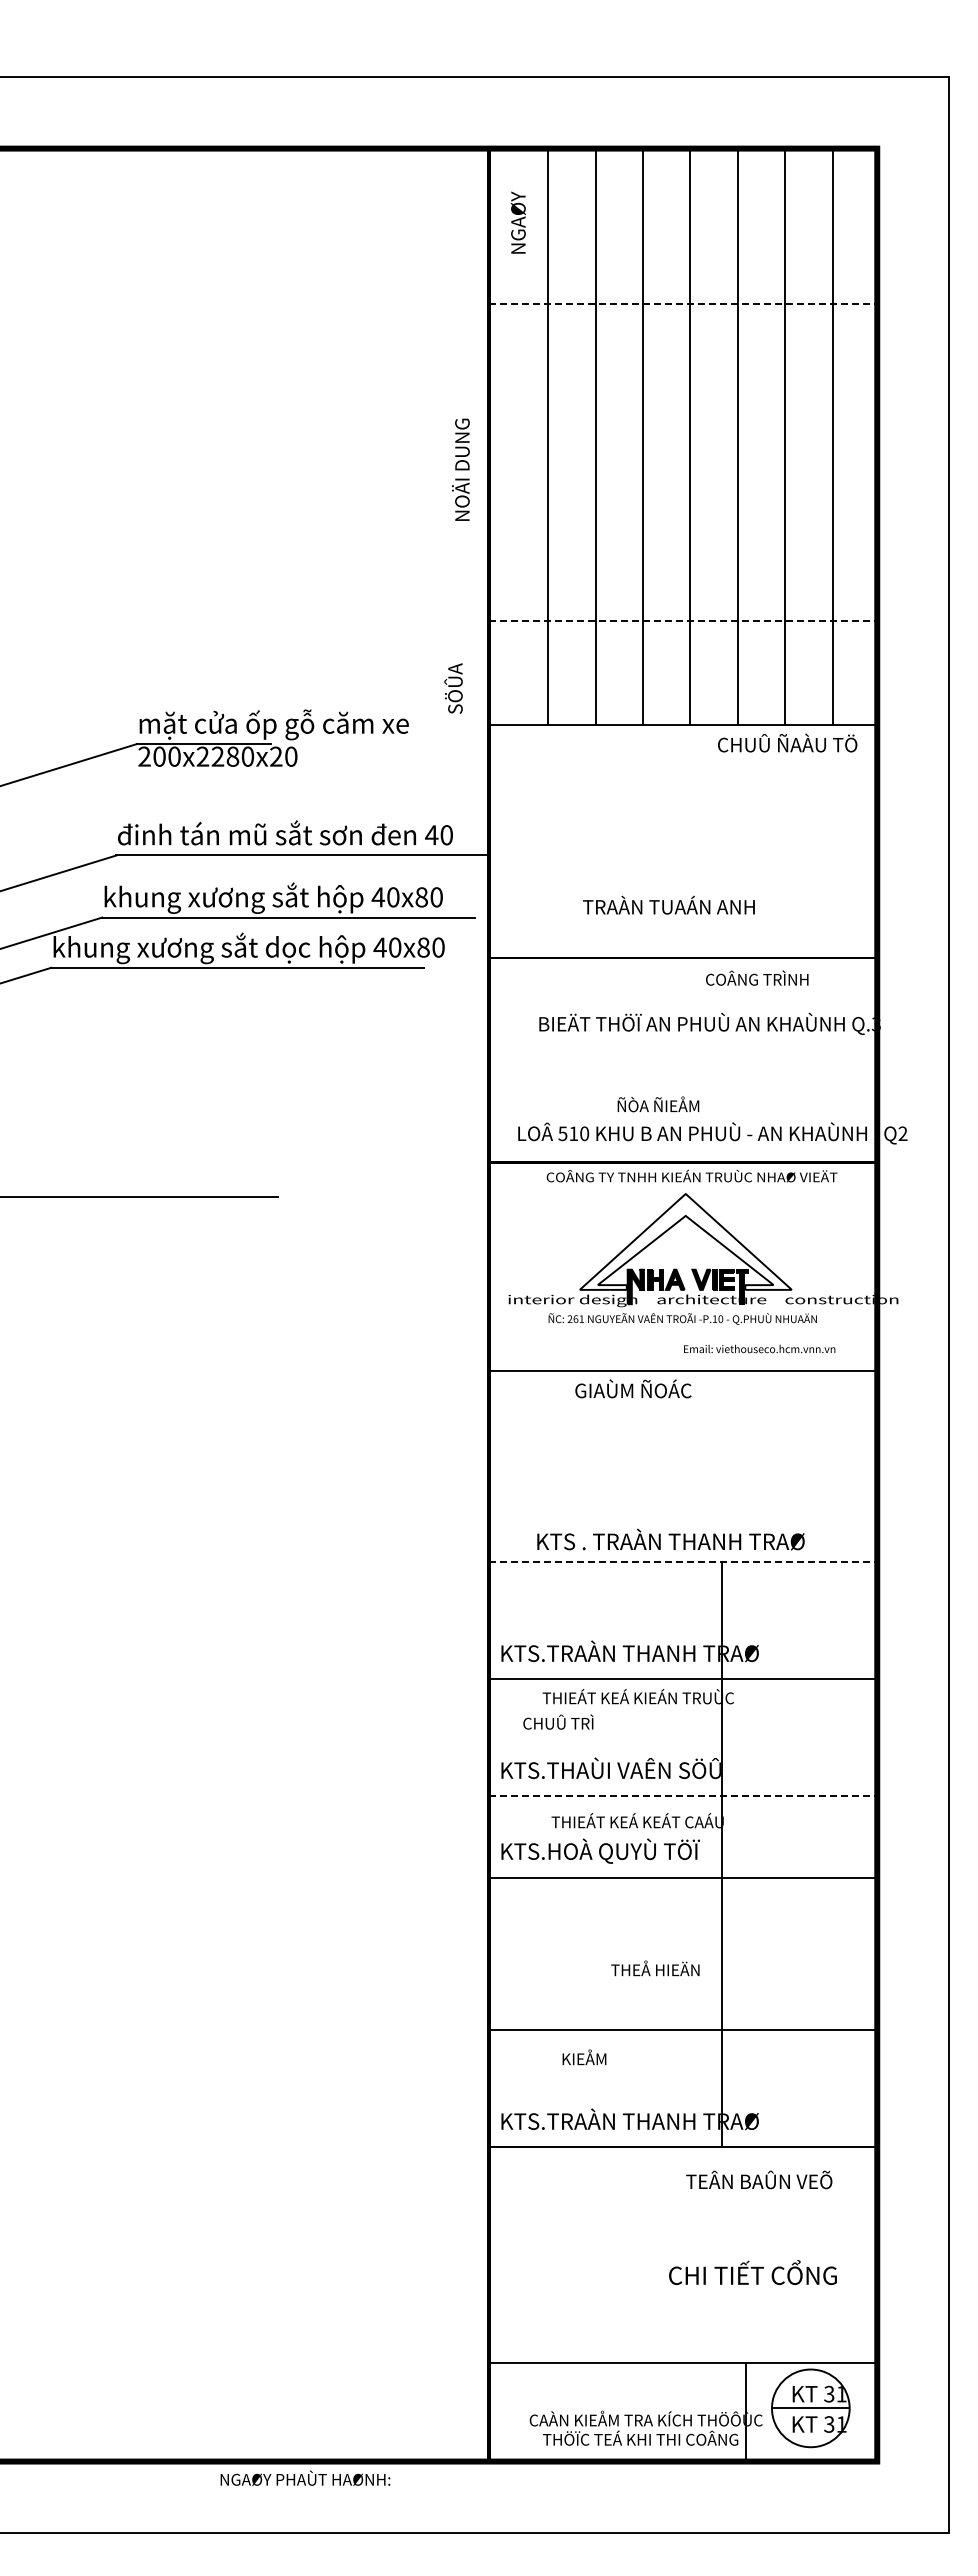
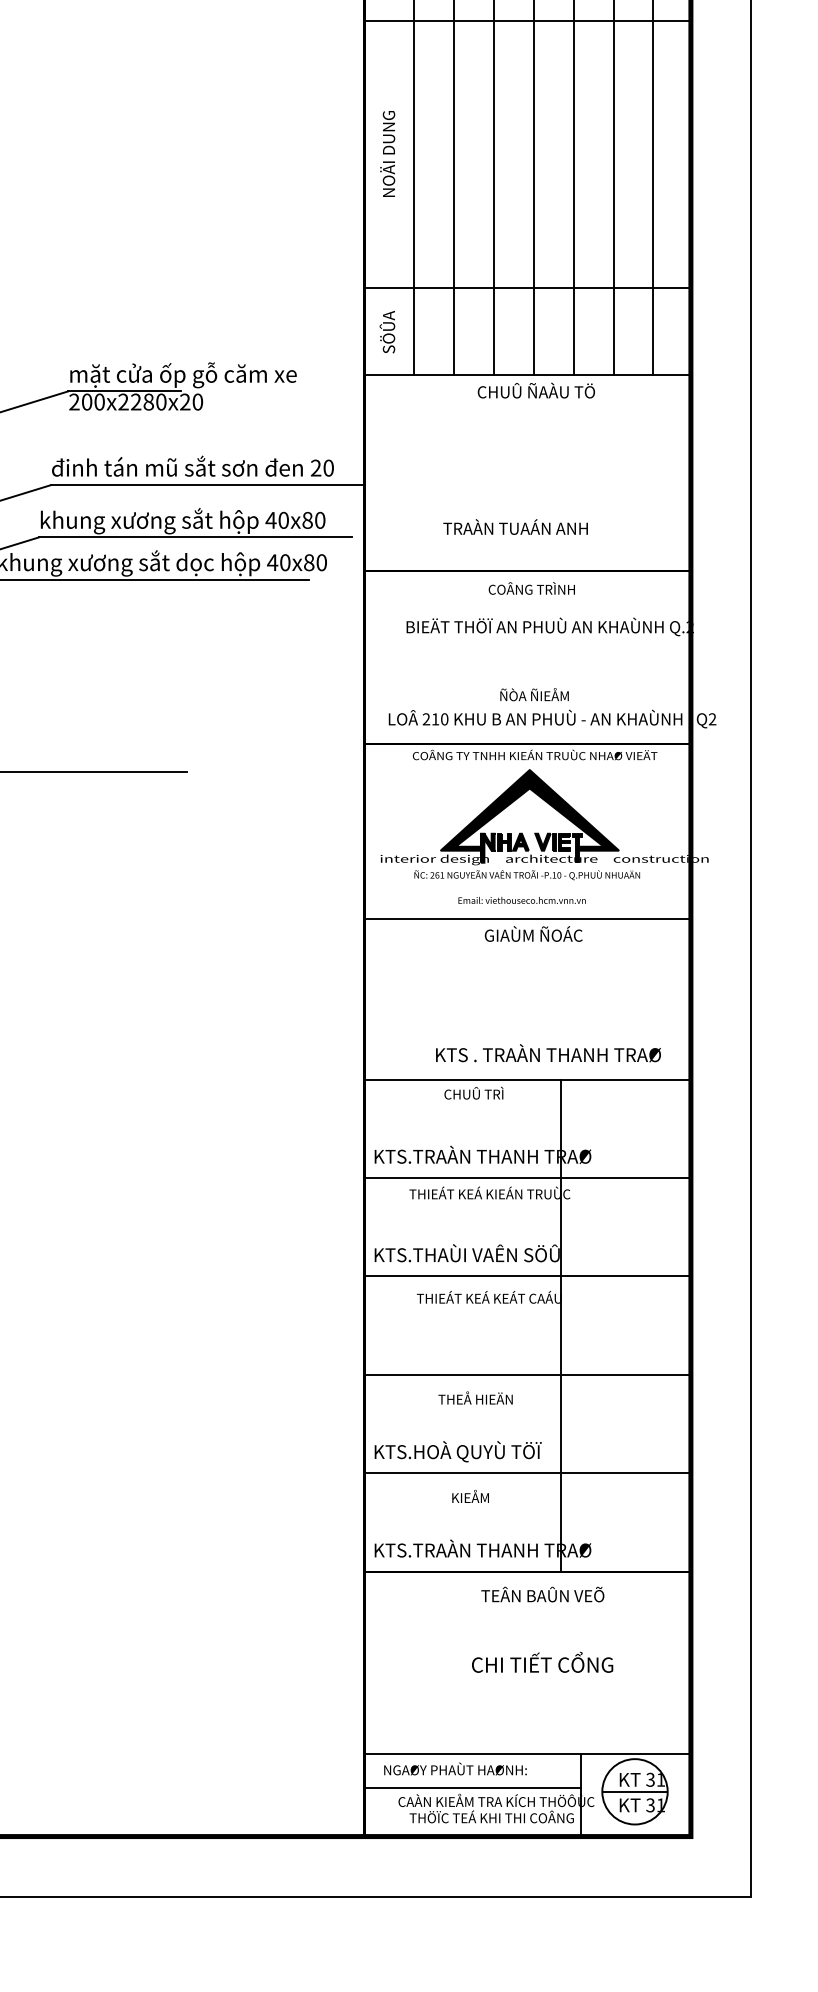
line: (683, 304) -> (527, 21), dashed -> solid
text: (460, 469) -> (387, 153), moved
line: (683, 621) -> (527, 288), dashed -> solid
text: (453, 688) -> (387, 332), moved
text: (787, 742) -> (536, 390), moved
text: (431, 835) -> (315, 468), 40 -> 20
text: (757, 977) -> (532, 587), moved
text: (875, 1024) -> (689, 627), Q.3 -> Q.2
text: (658, 1104) -> (534, 694), moved
text: (562, 1133) -> (426, 719), 510 -> 210
fill: (685, 1241) -> (529, 810), added
text: (759, 1348) -> (521, 900), moved
text: (633, 1388) -> (533, 933), moved
text: (670, 1539) -> (548, 1053), moved
line: (683, 1561) -> (527, 1079), dashed -> solid
text: (558, 1721) -> (474, 1092), moved
line: (683, 1795) -> (527, 1276), dashed -> solid
text: (600, 1850) -> (458, 1451), moved
line: (682, 1877) -> (527, 1374), moved
text: (655, 1968) -> (475, 1398), moved
text: (584, 2057) -> (470, 1496), moved
text: (759, 2179) -> (543, 1594), moved
text: (752, 2272) -> (542, 1662), moved
line: (617, 2403) -> (472, 1787), added
text: (305, 2477) -> (455, 1768), moved

